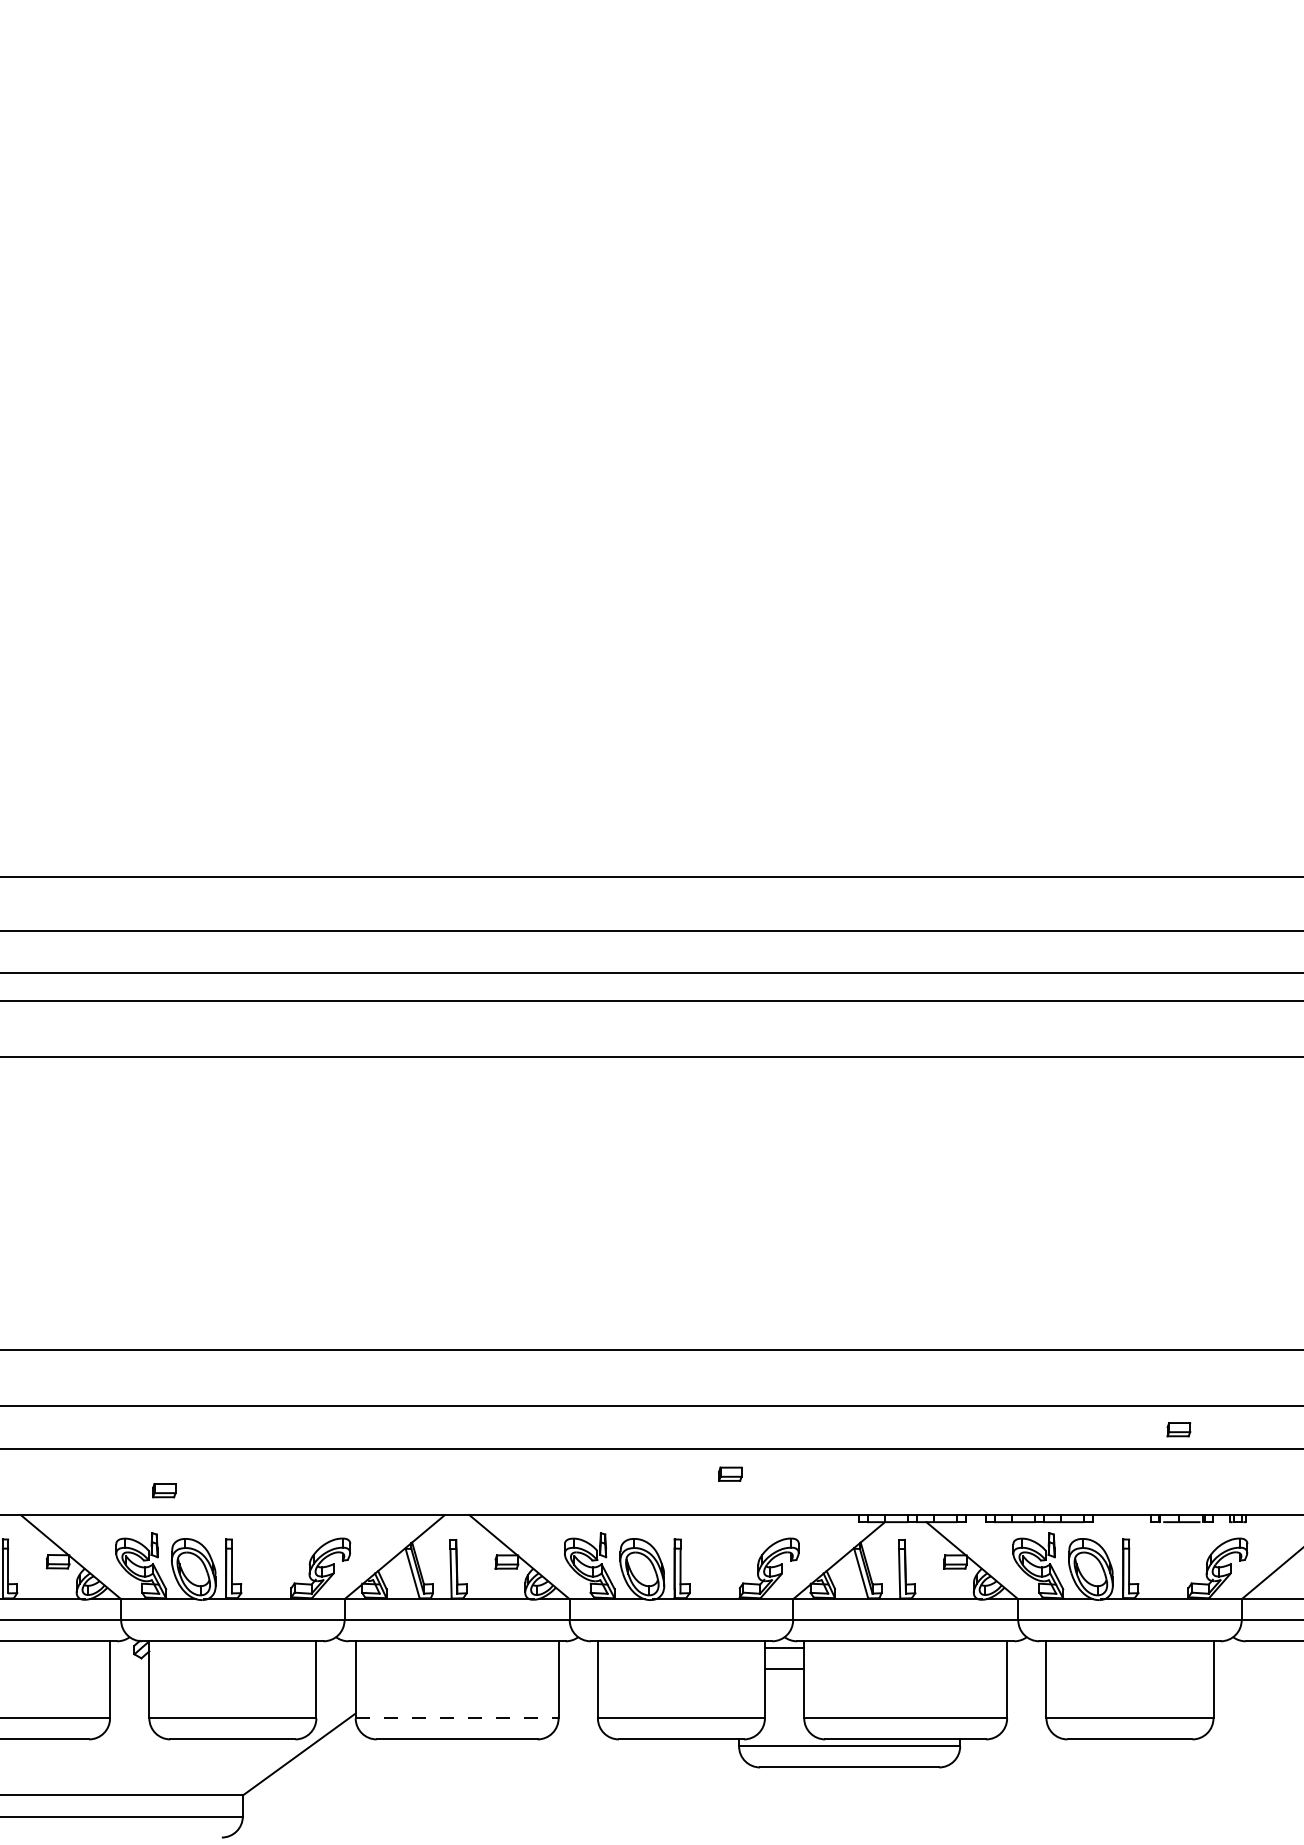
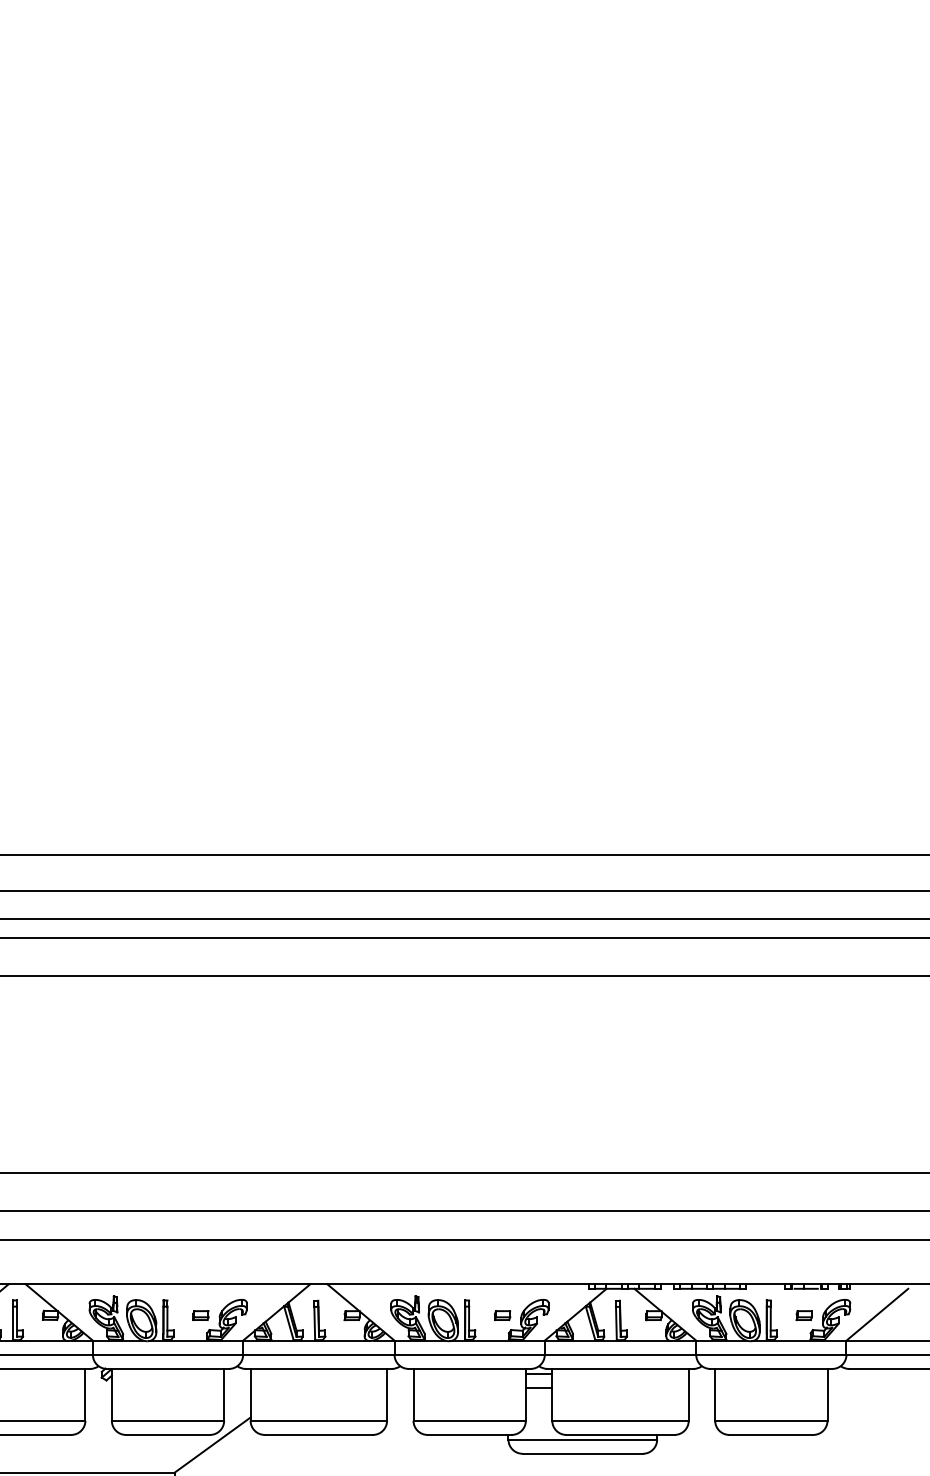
part: (1177, 1429) -> (803, 1315), moved
part: (730, 1474) -> (502, 1315), moved
part: (163, 1490) -> (200, 1315), moved
line: (458, 1717) -> (319, 1420), dashed -> solid

